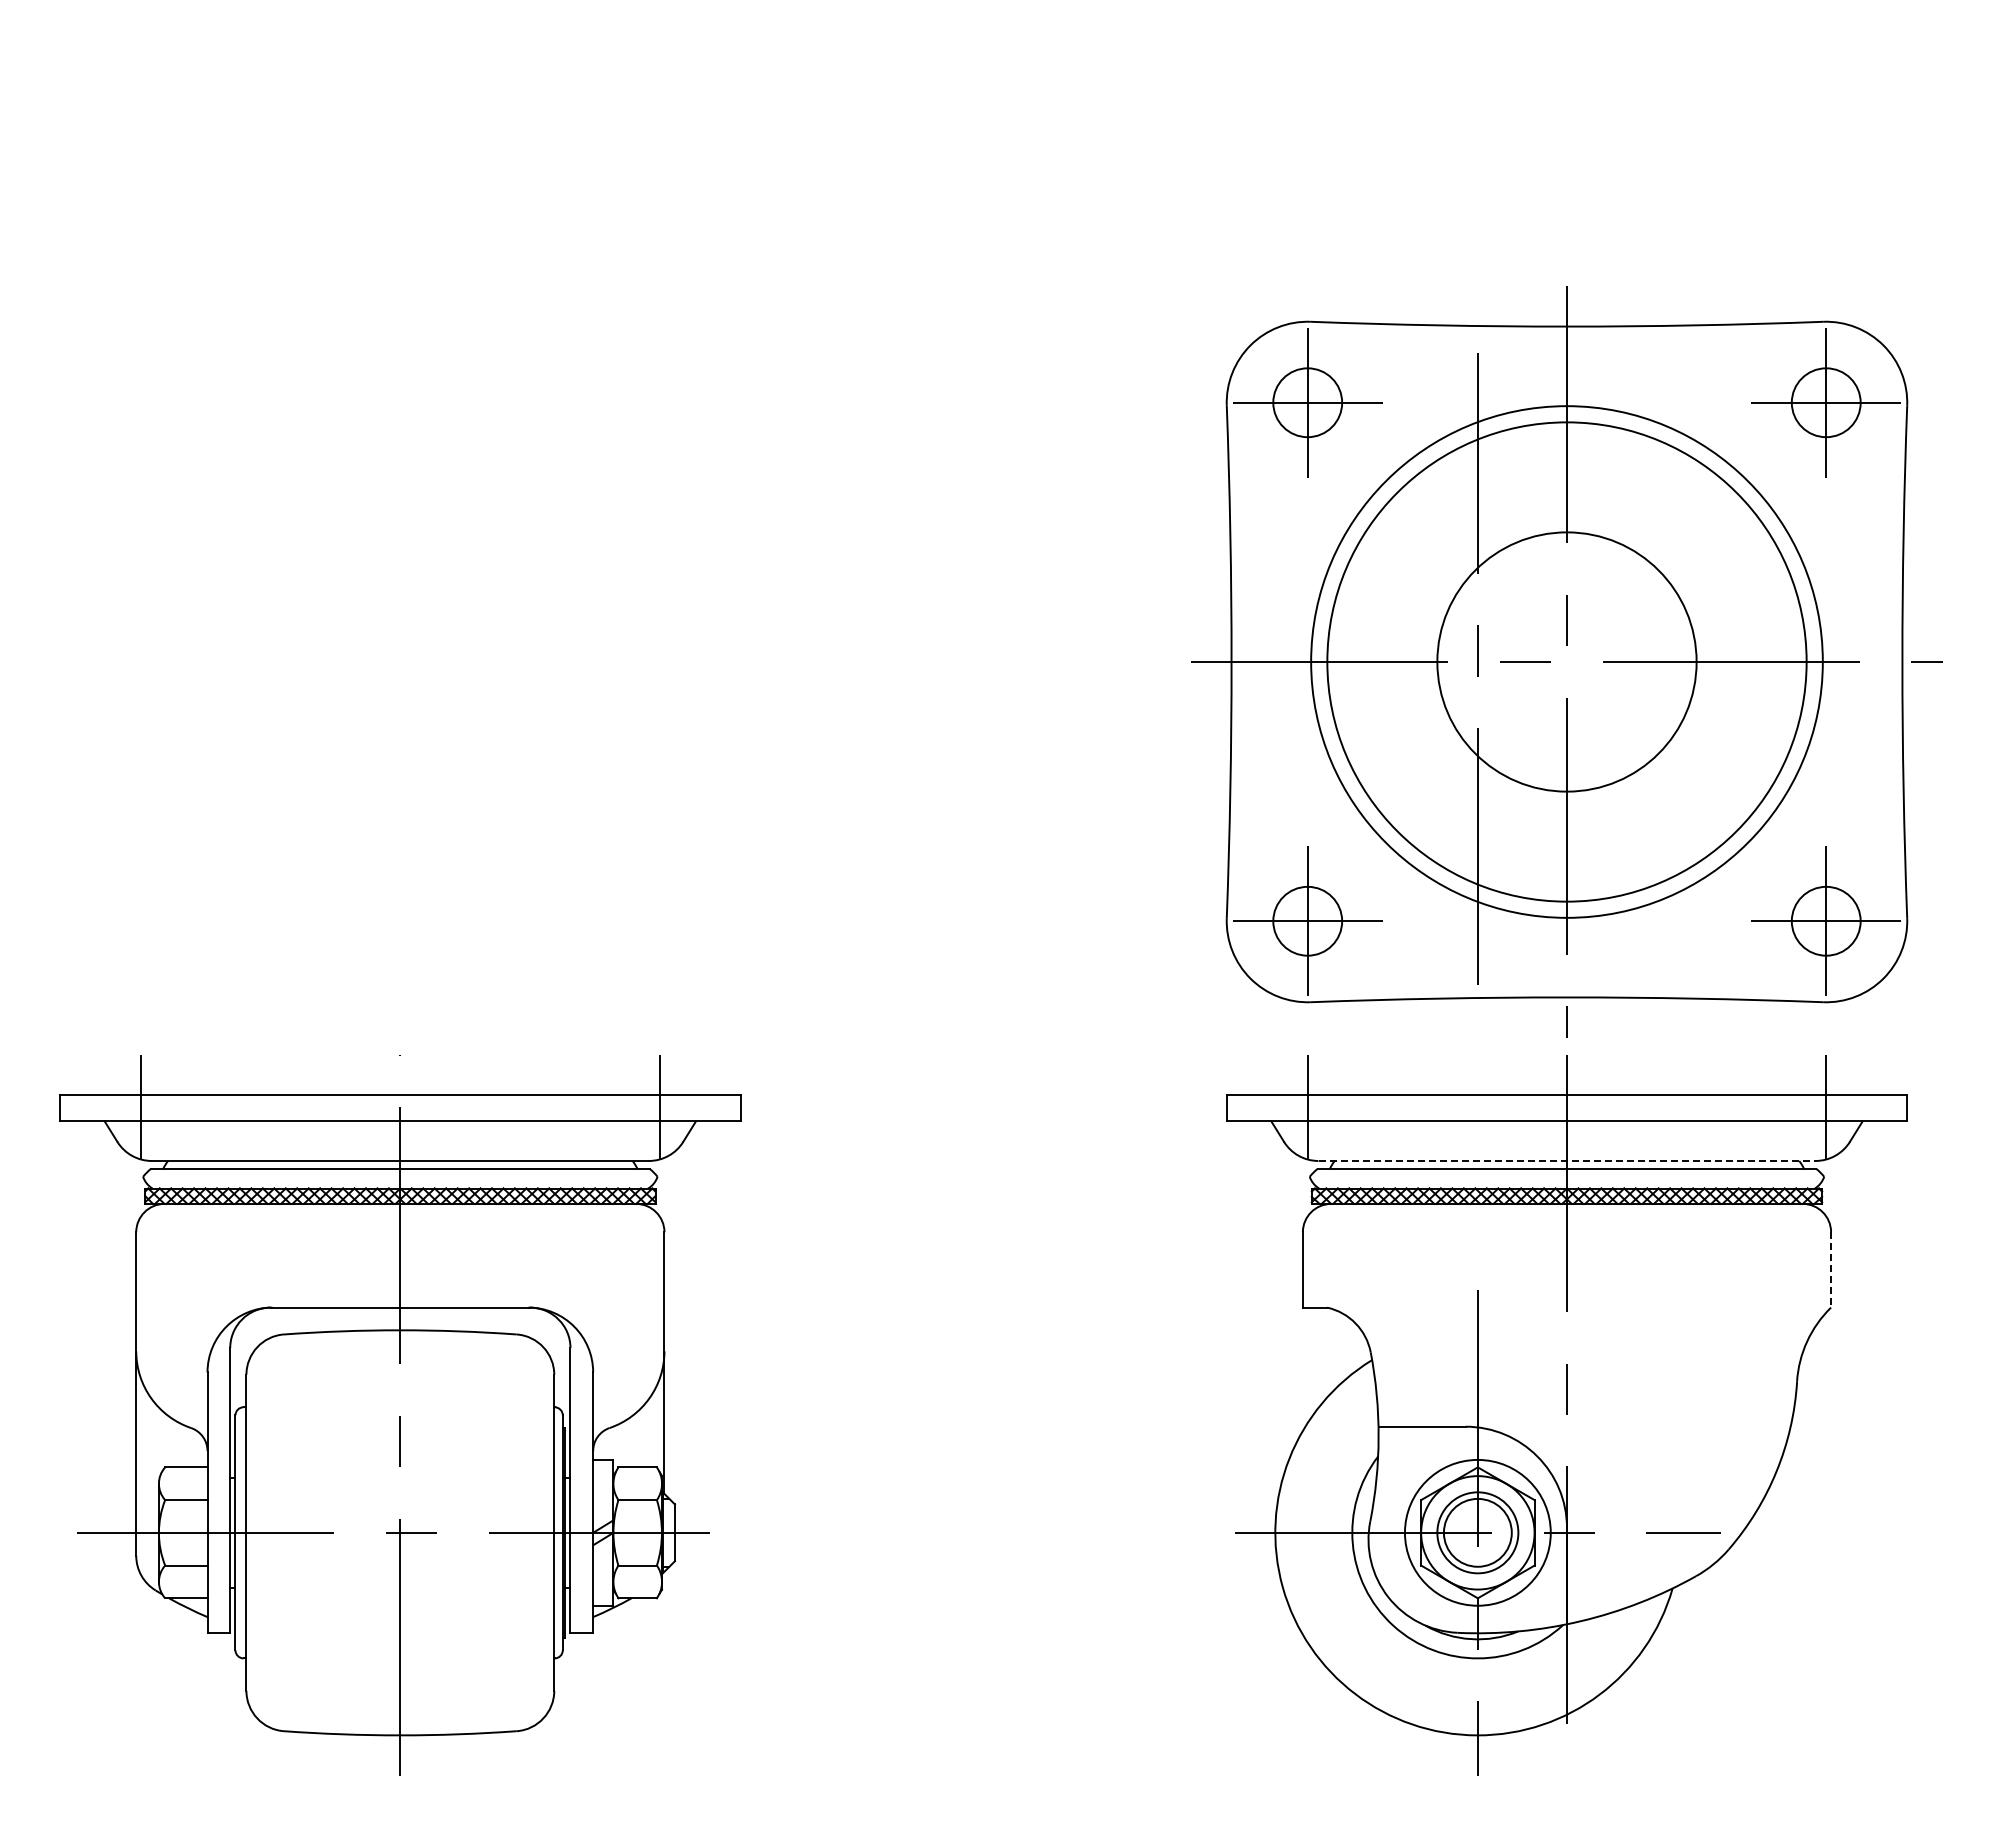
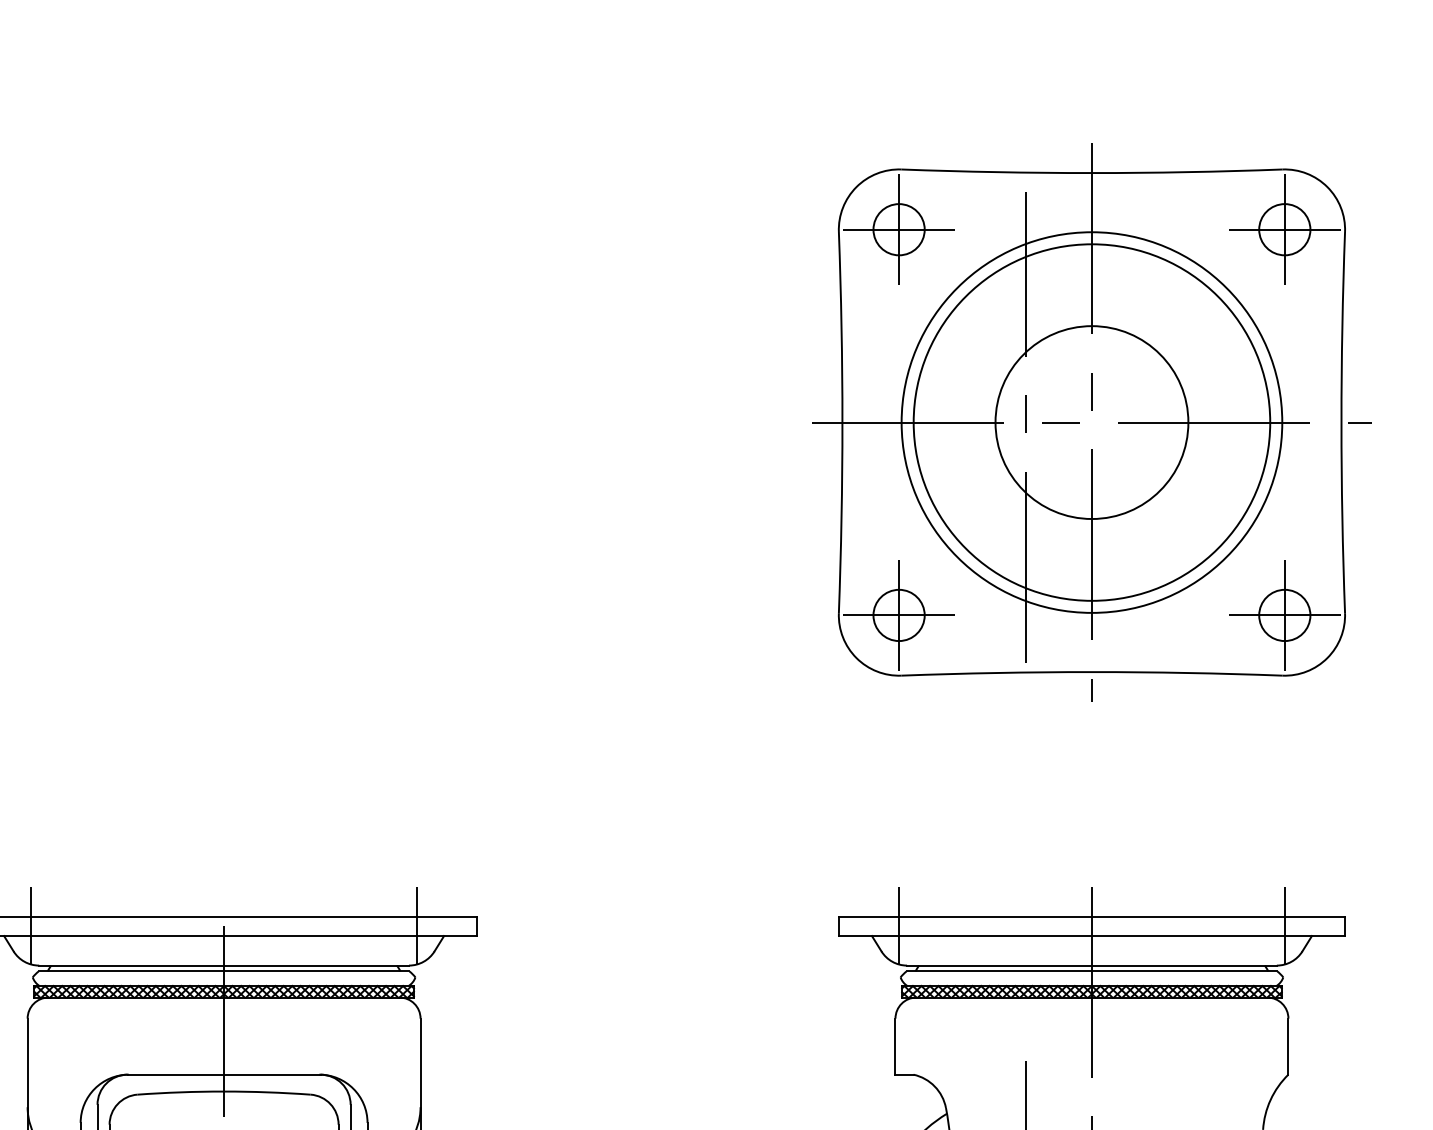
part: (1566, 661) -> (1091, 422), moved
line: (1567, 1160) -> (1092, 965), dashed -> solid
line: (1831, 1269) -> (1288, 1046), dashed -> solid

